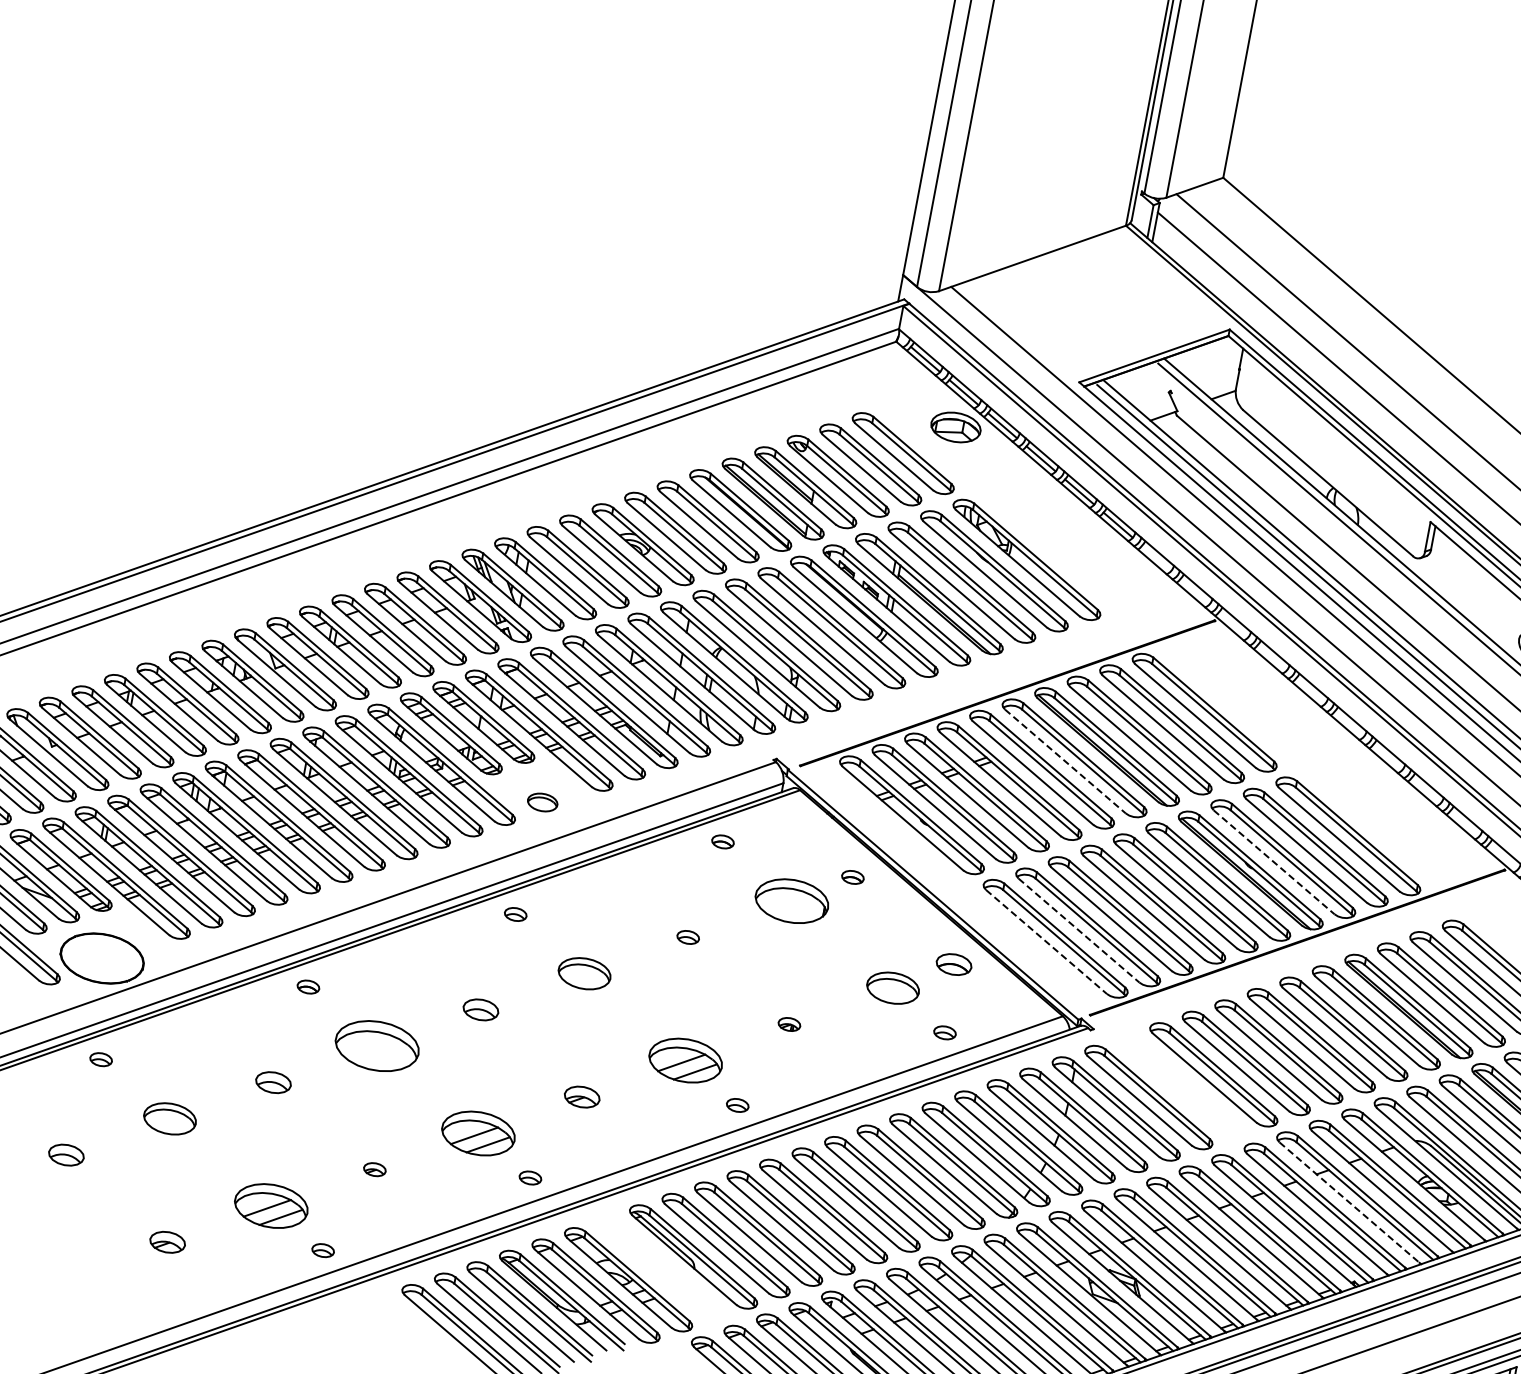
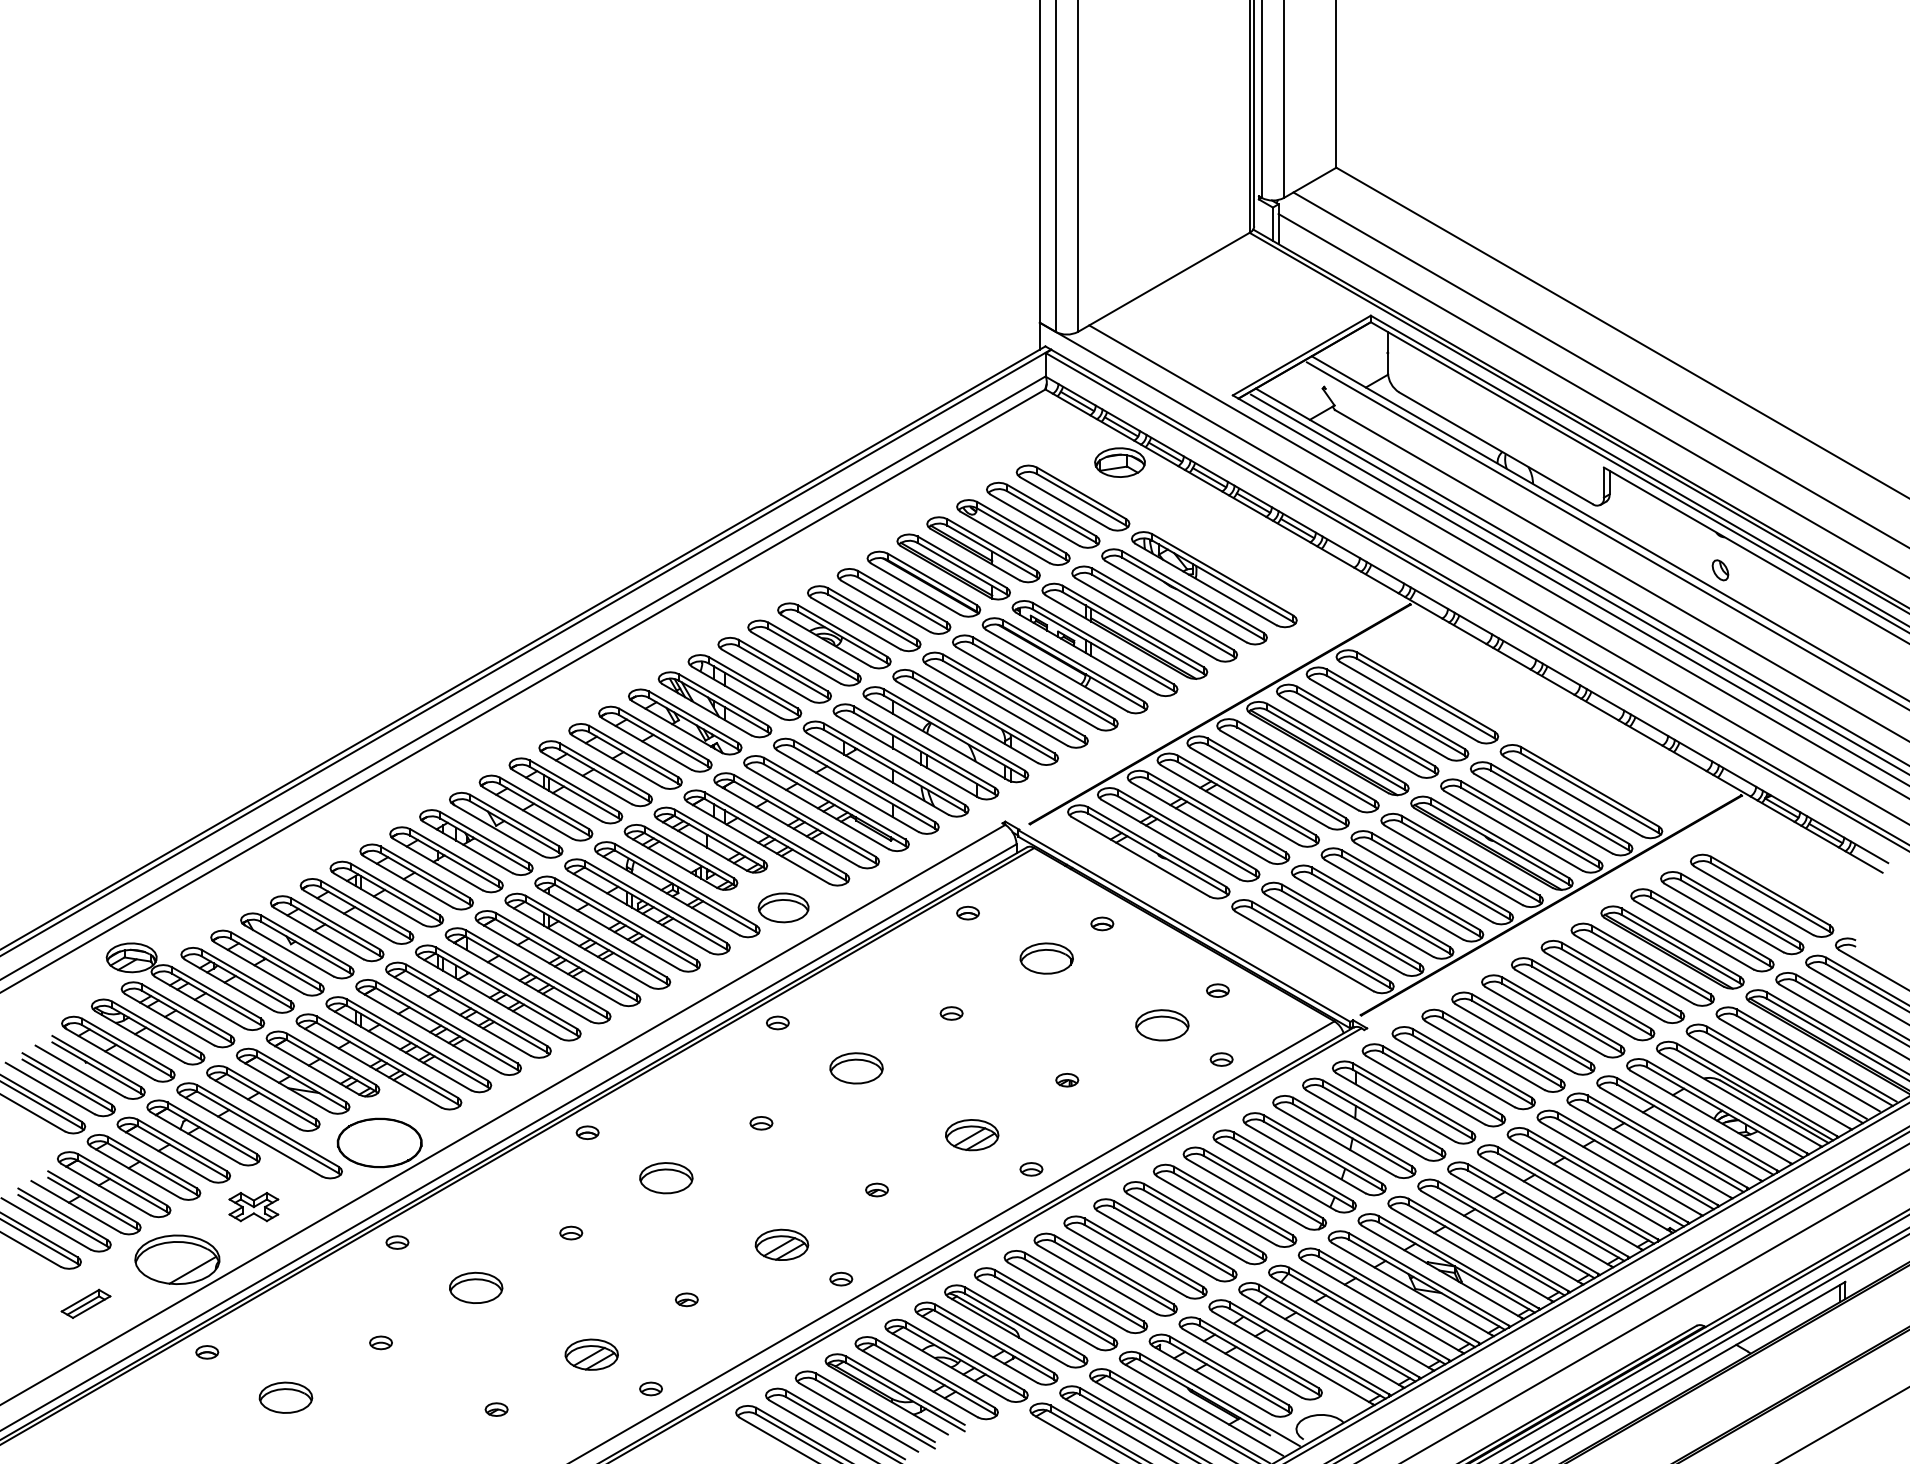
line: (1065, 761) -> (1289, 770), dashed -> solid
part: (542, 802) -> (783, 907), size x1.67
line: (1274, 861) -> (1513, 830), dashed -> solid
part: (791, 901) -> (1046, 958), size x0.71
line: (1079, 930) -> (1334, 934), dashed -> solid
line: (1046, 942) -> (1304, 951), dashed -> solid
part: (953, 964) -> (1217, 990), size x0.62
part: (480, 1010) -> (761, 1123), size x0.62
part: (377, 1046) -> (666, 1178), size x0.62
part: (686, 1061) -> (972, 1135), size x0.71
part: (274, 1082) -> (571, 1232), size x0.62
part: (1180, 1086) -> (1463, 1068), added
part: (581, 1096) -> (876, 1189), size x0.62
part: (478, 1132) -> (781, 1244), size x0.71
part: (65, 1154) -> (380, 1342), size x0.62
line: (1350, 1203) -> (1651, 1151), dashed -> solid
part: (271, 1205) -> (591, 1354), size x0.71
part: (167, 1242) -> (496, 1409), size x0.62
part: (661, 1268) -> (986, 1343), added

